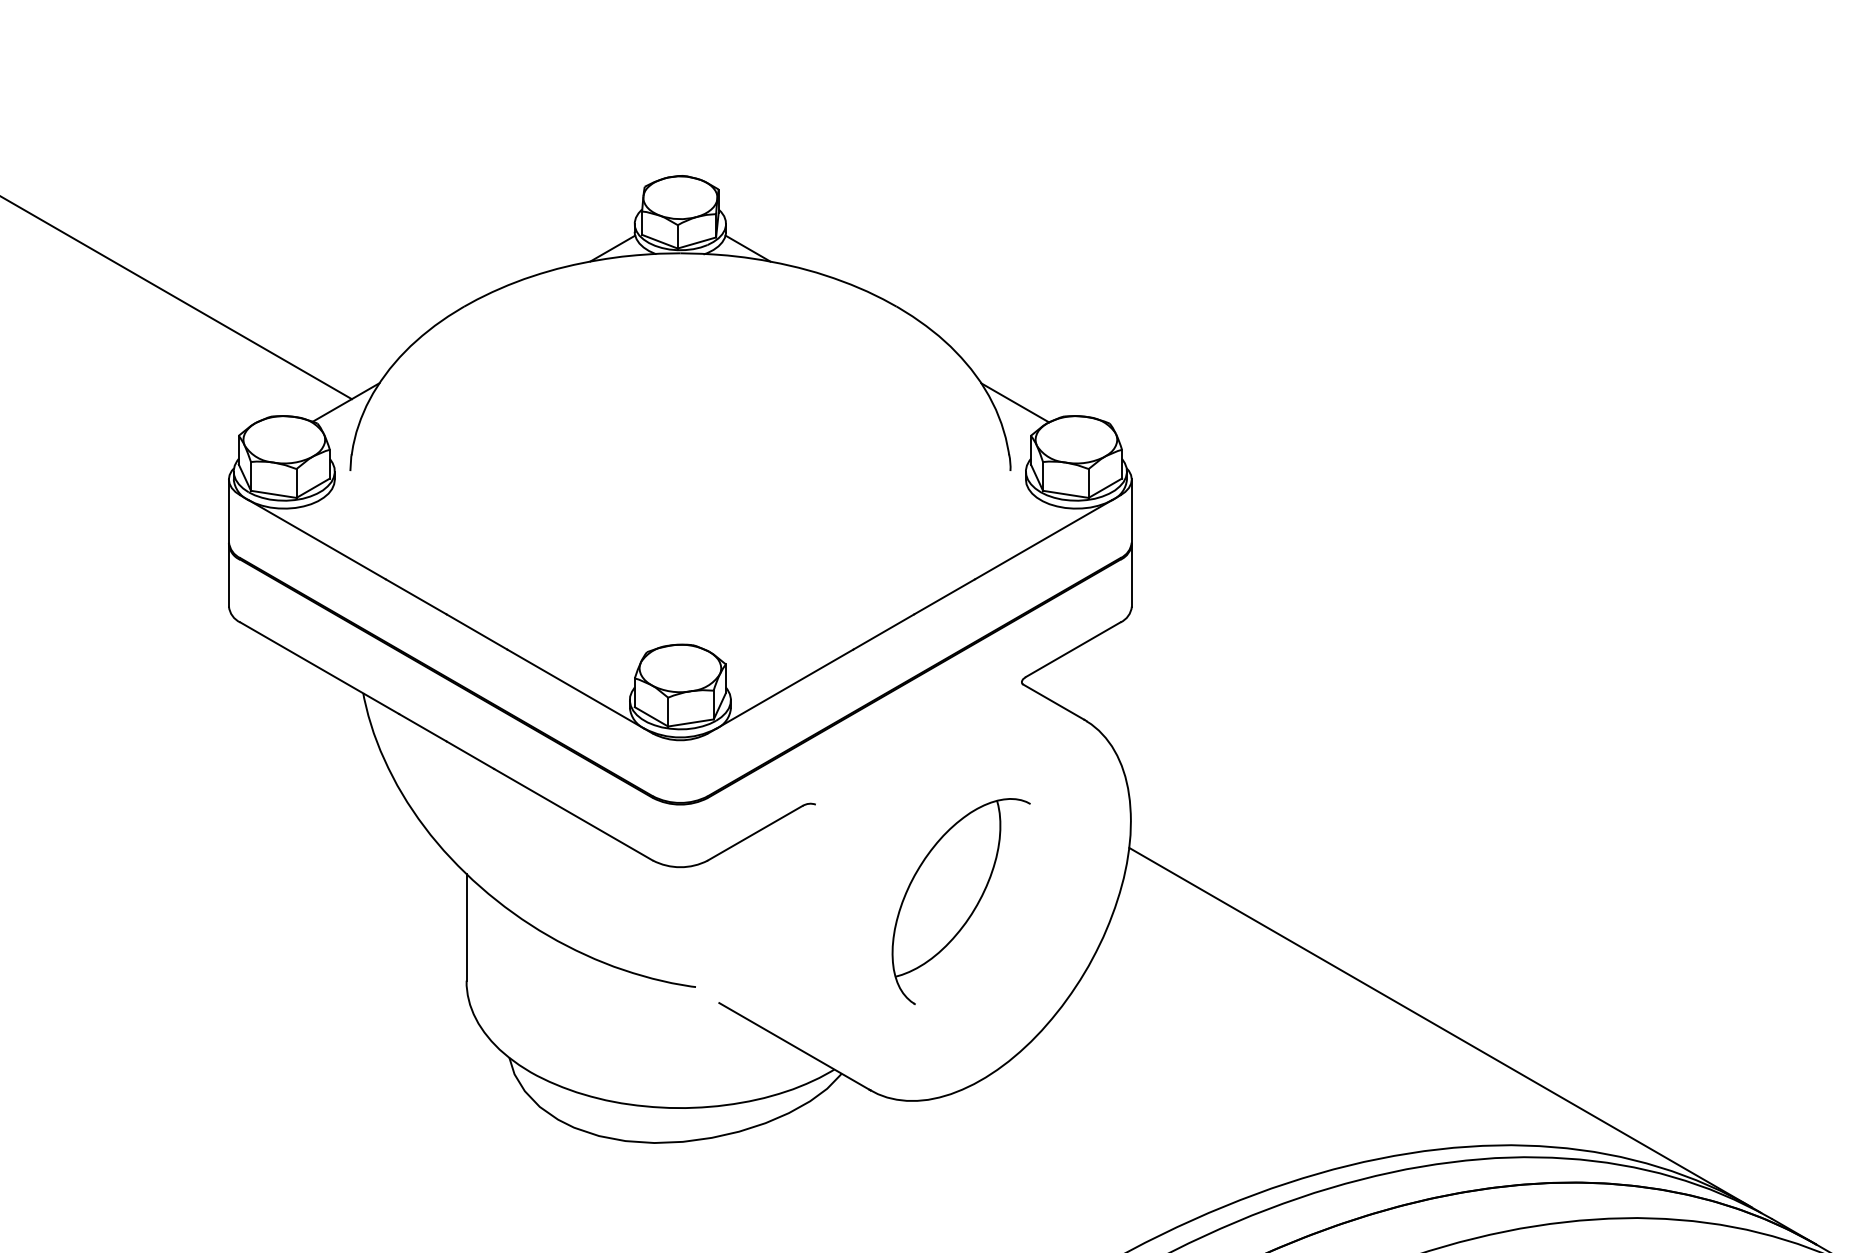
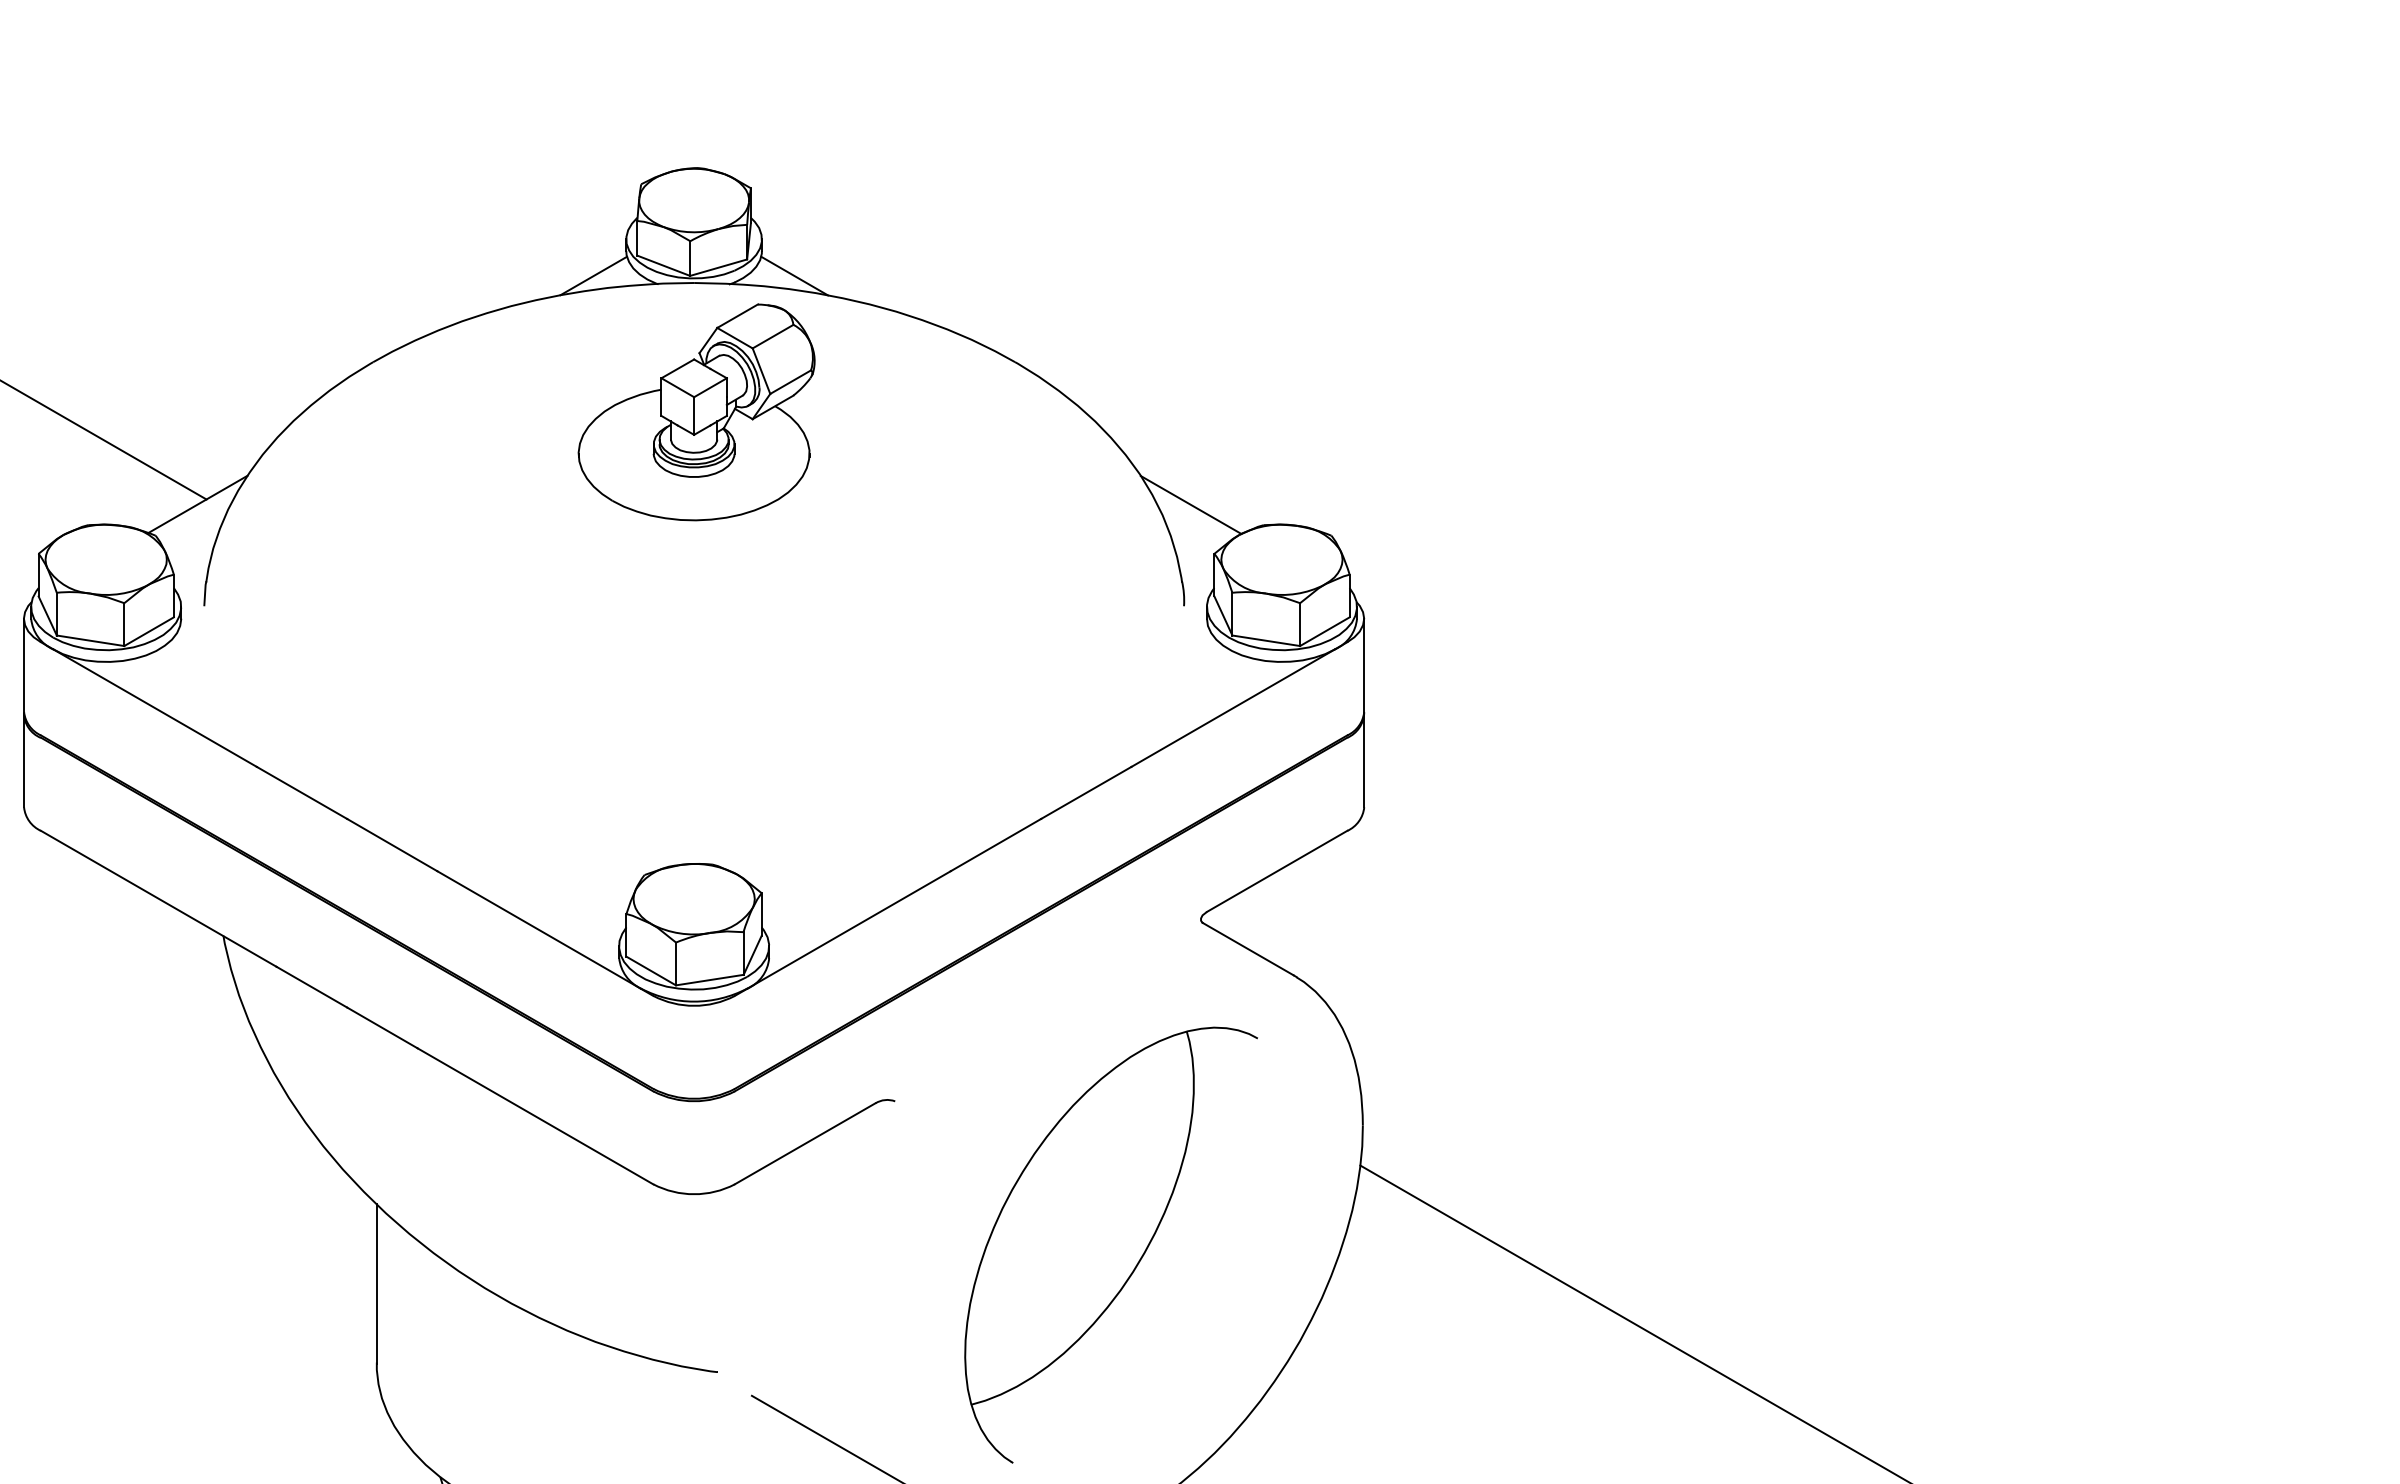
part: (681, 340) -> (695, 412), added
part: (961, 901) -> (1111, 1245), size x1.43

